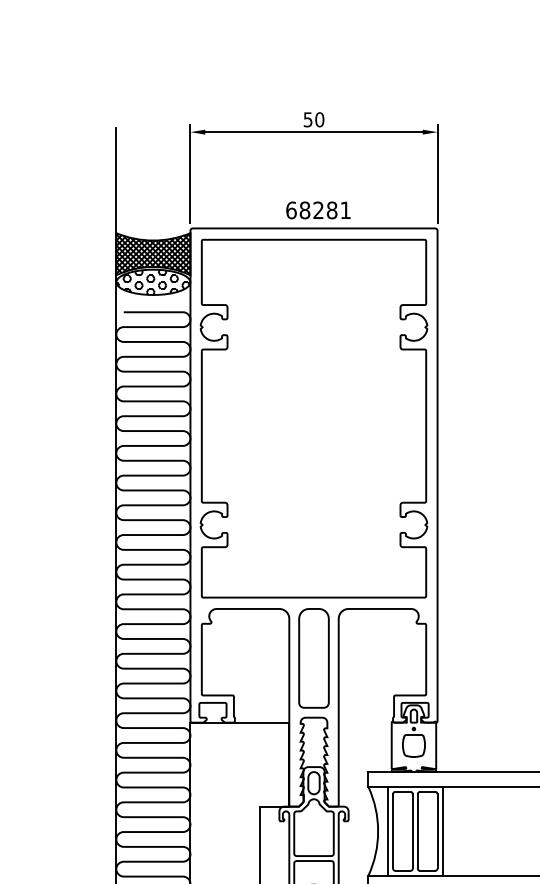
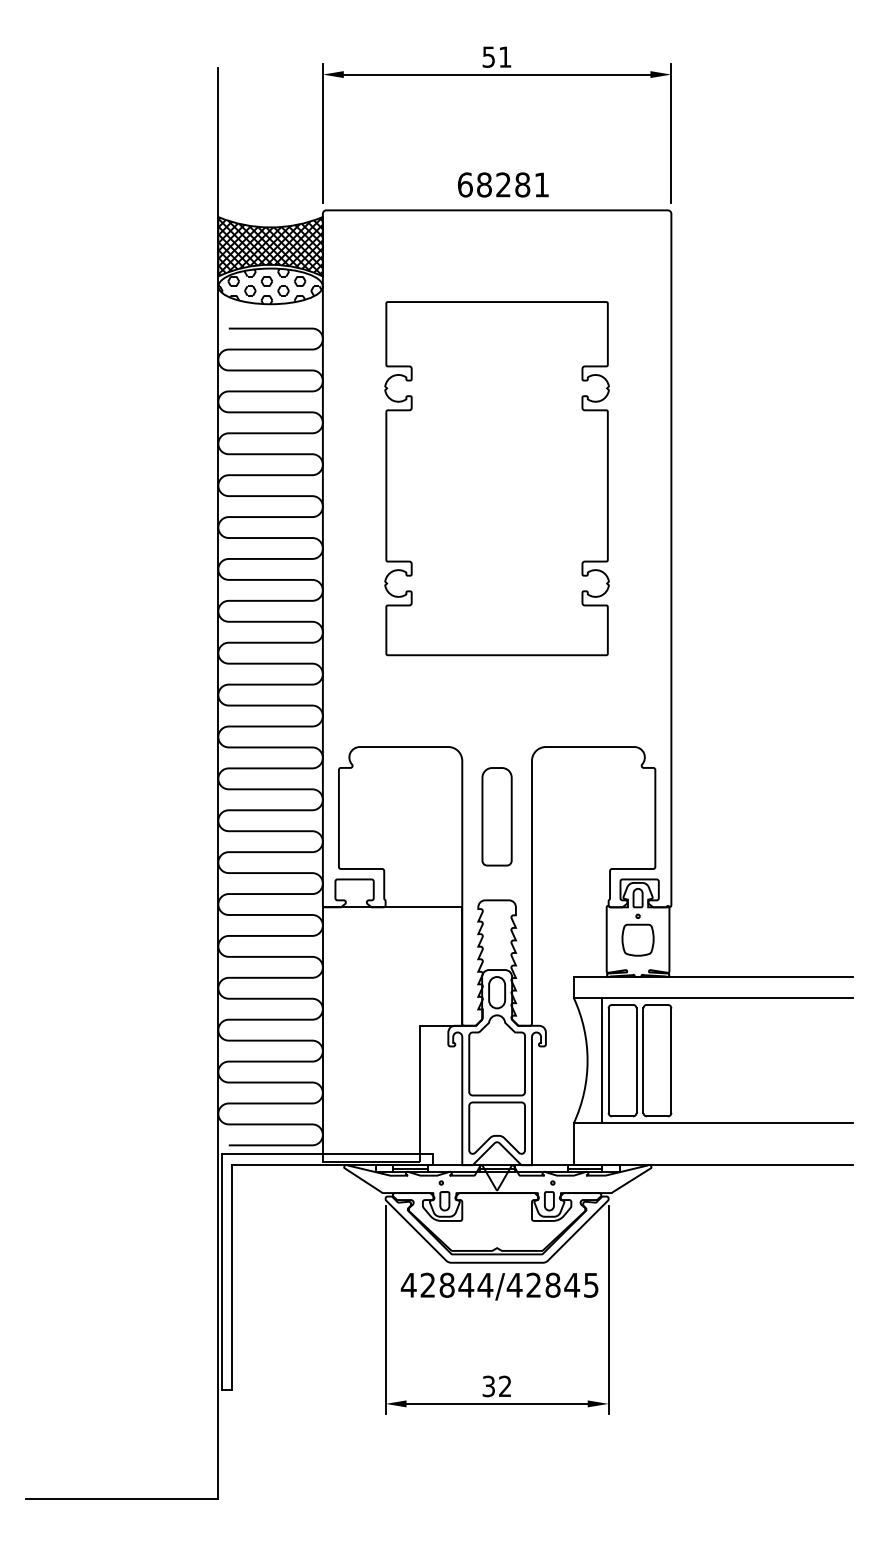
text: (319, 119) -> (504, 56), 50 -> 51
part: (313, 418) -> (496, 478), size x0.7
part: (313, 658) -> (496, 816), size x0.7
line: (442, 831) -> (678, 1060), removed

